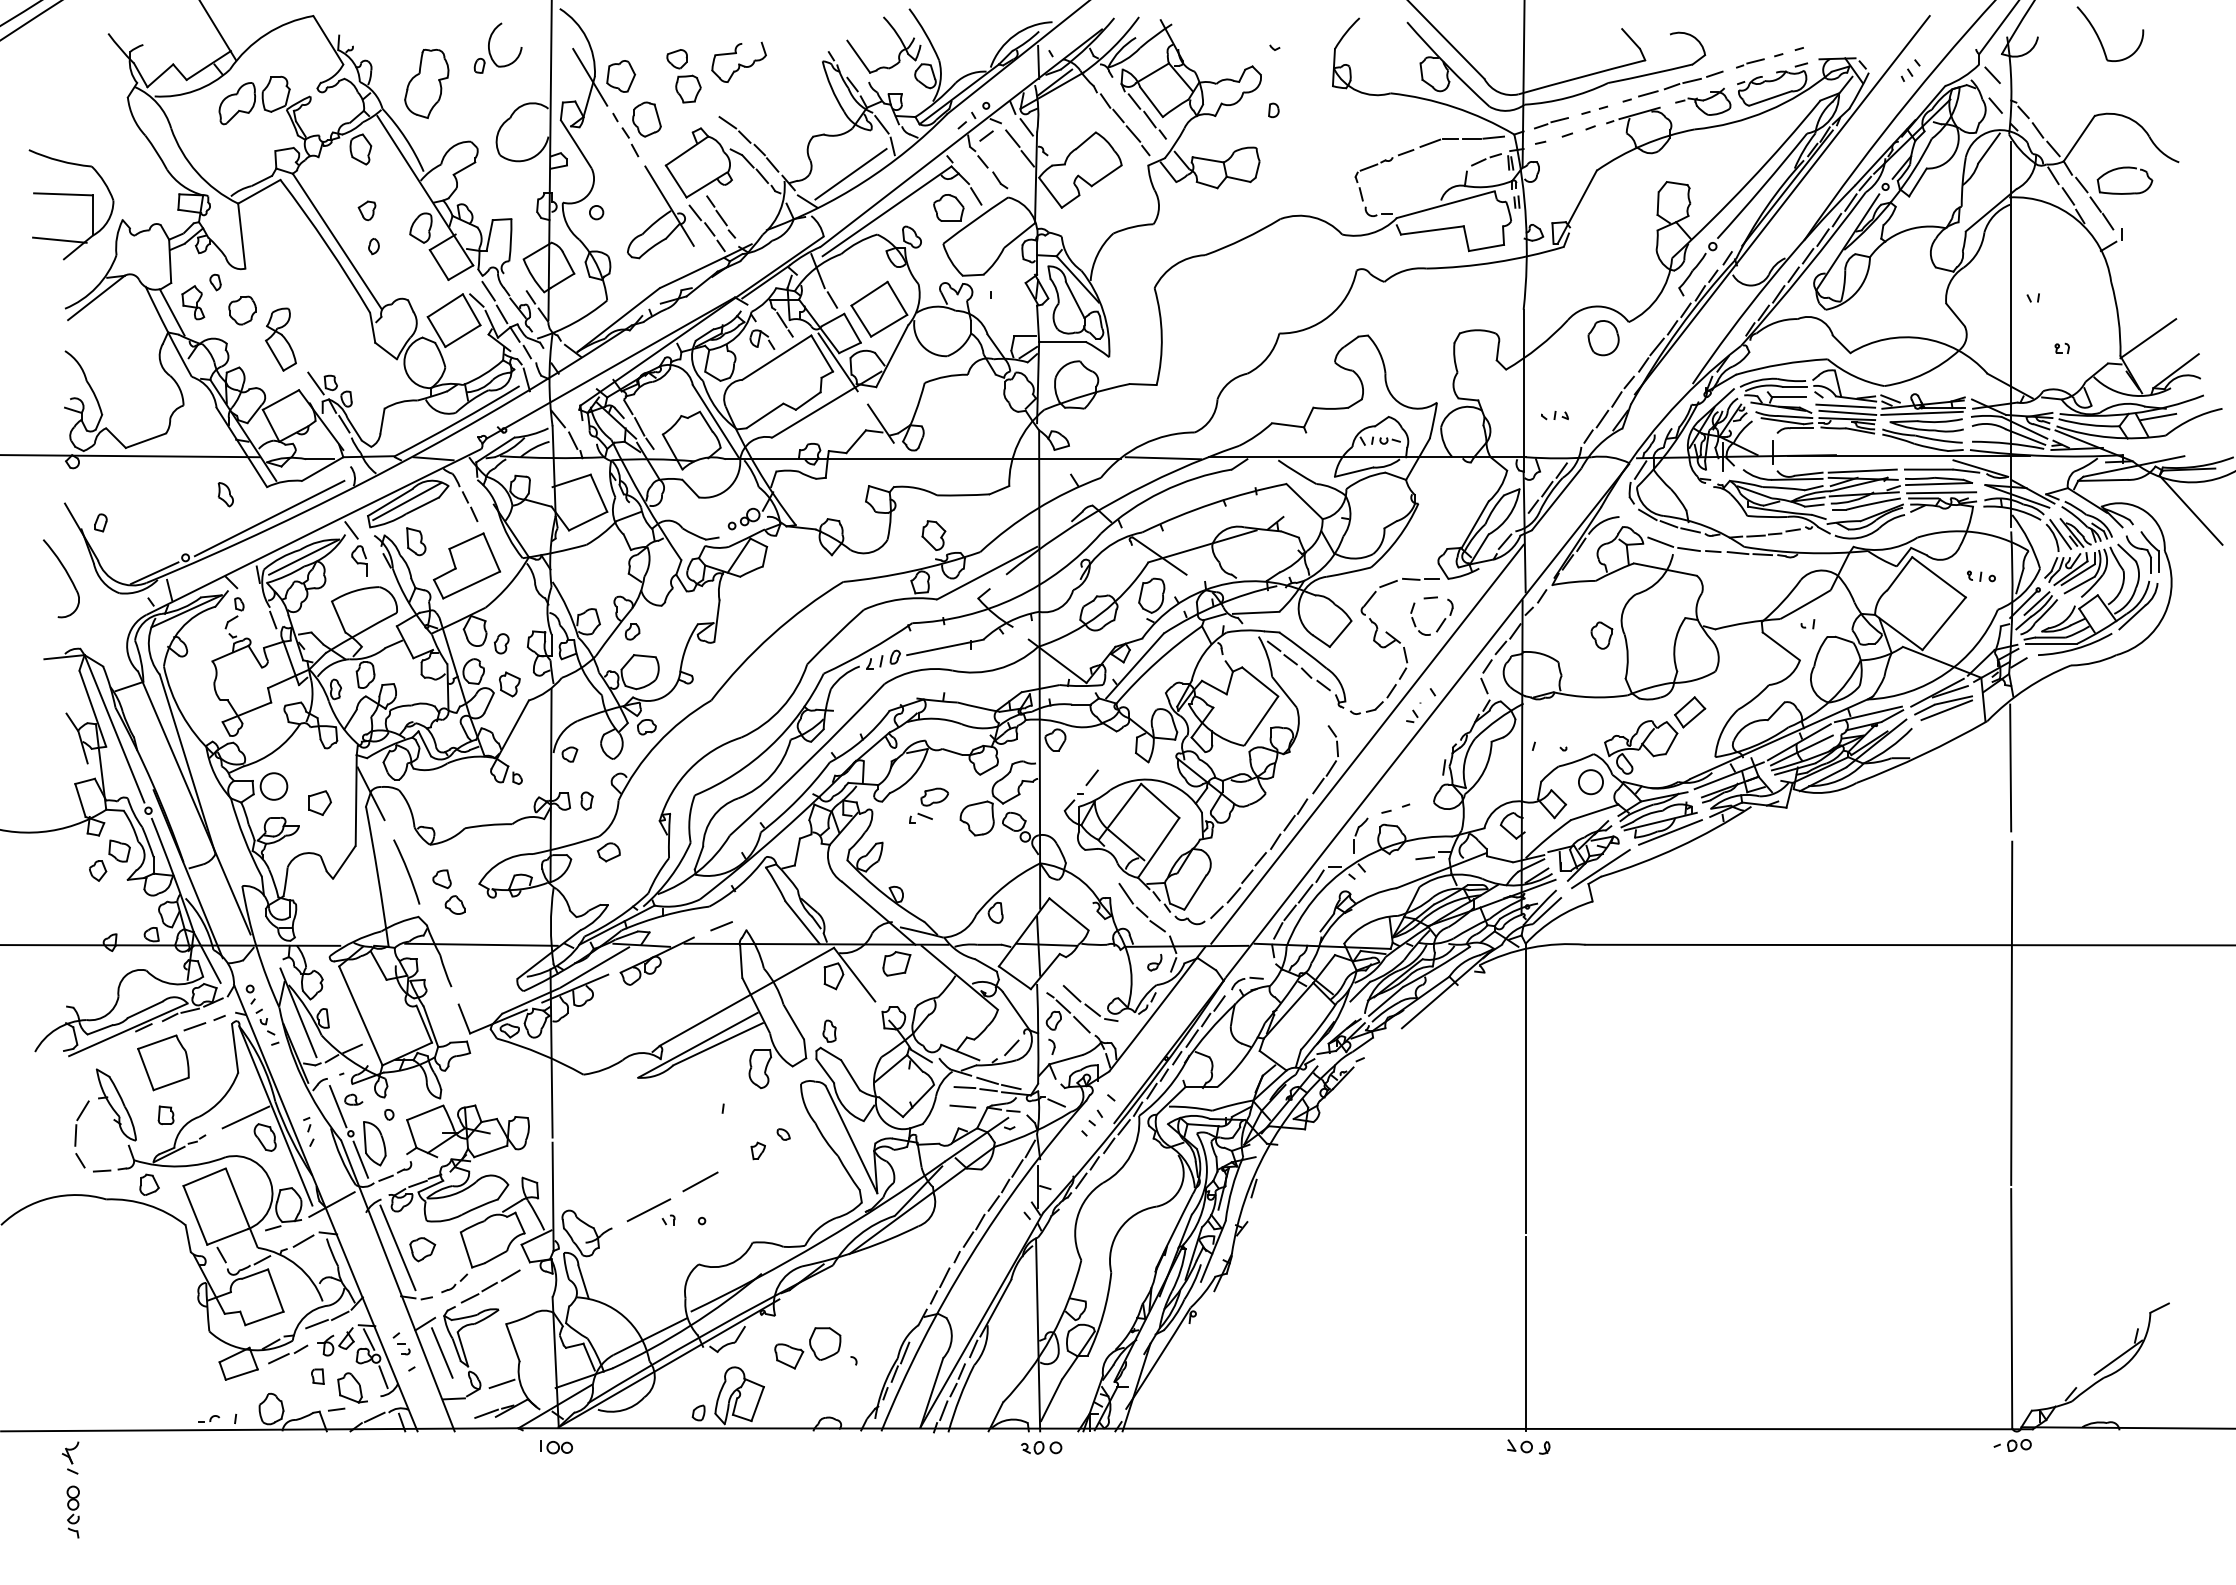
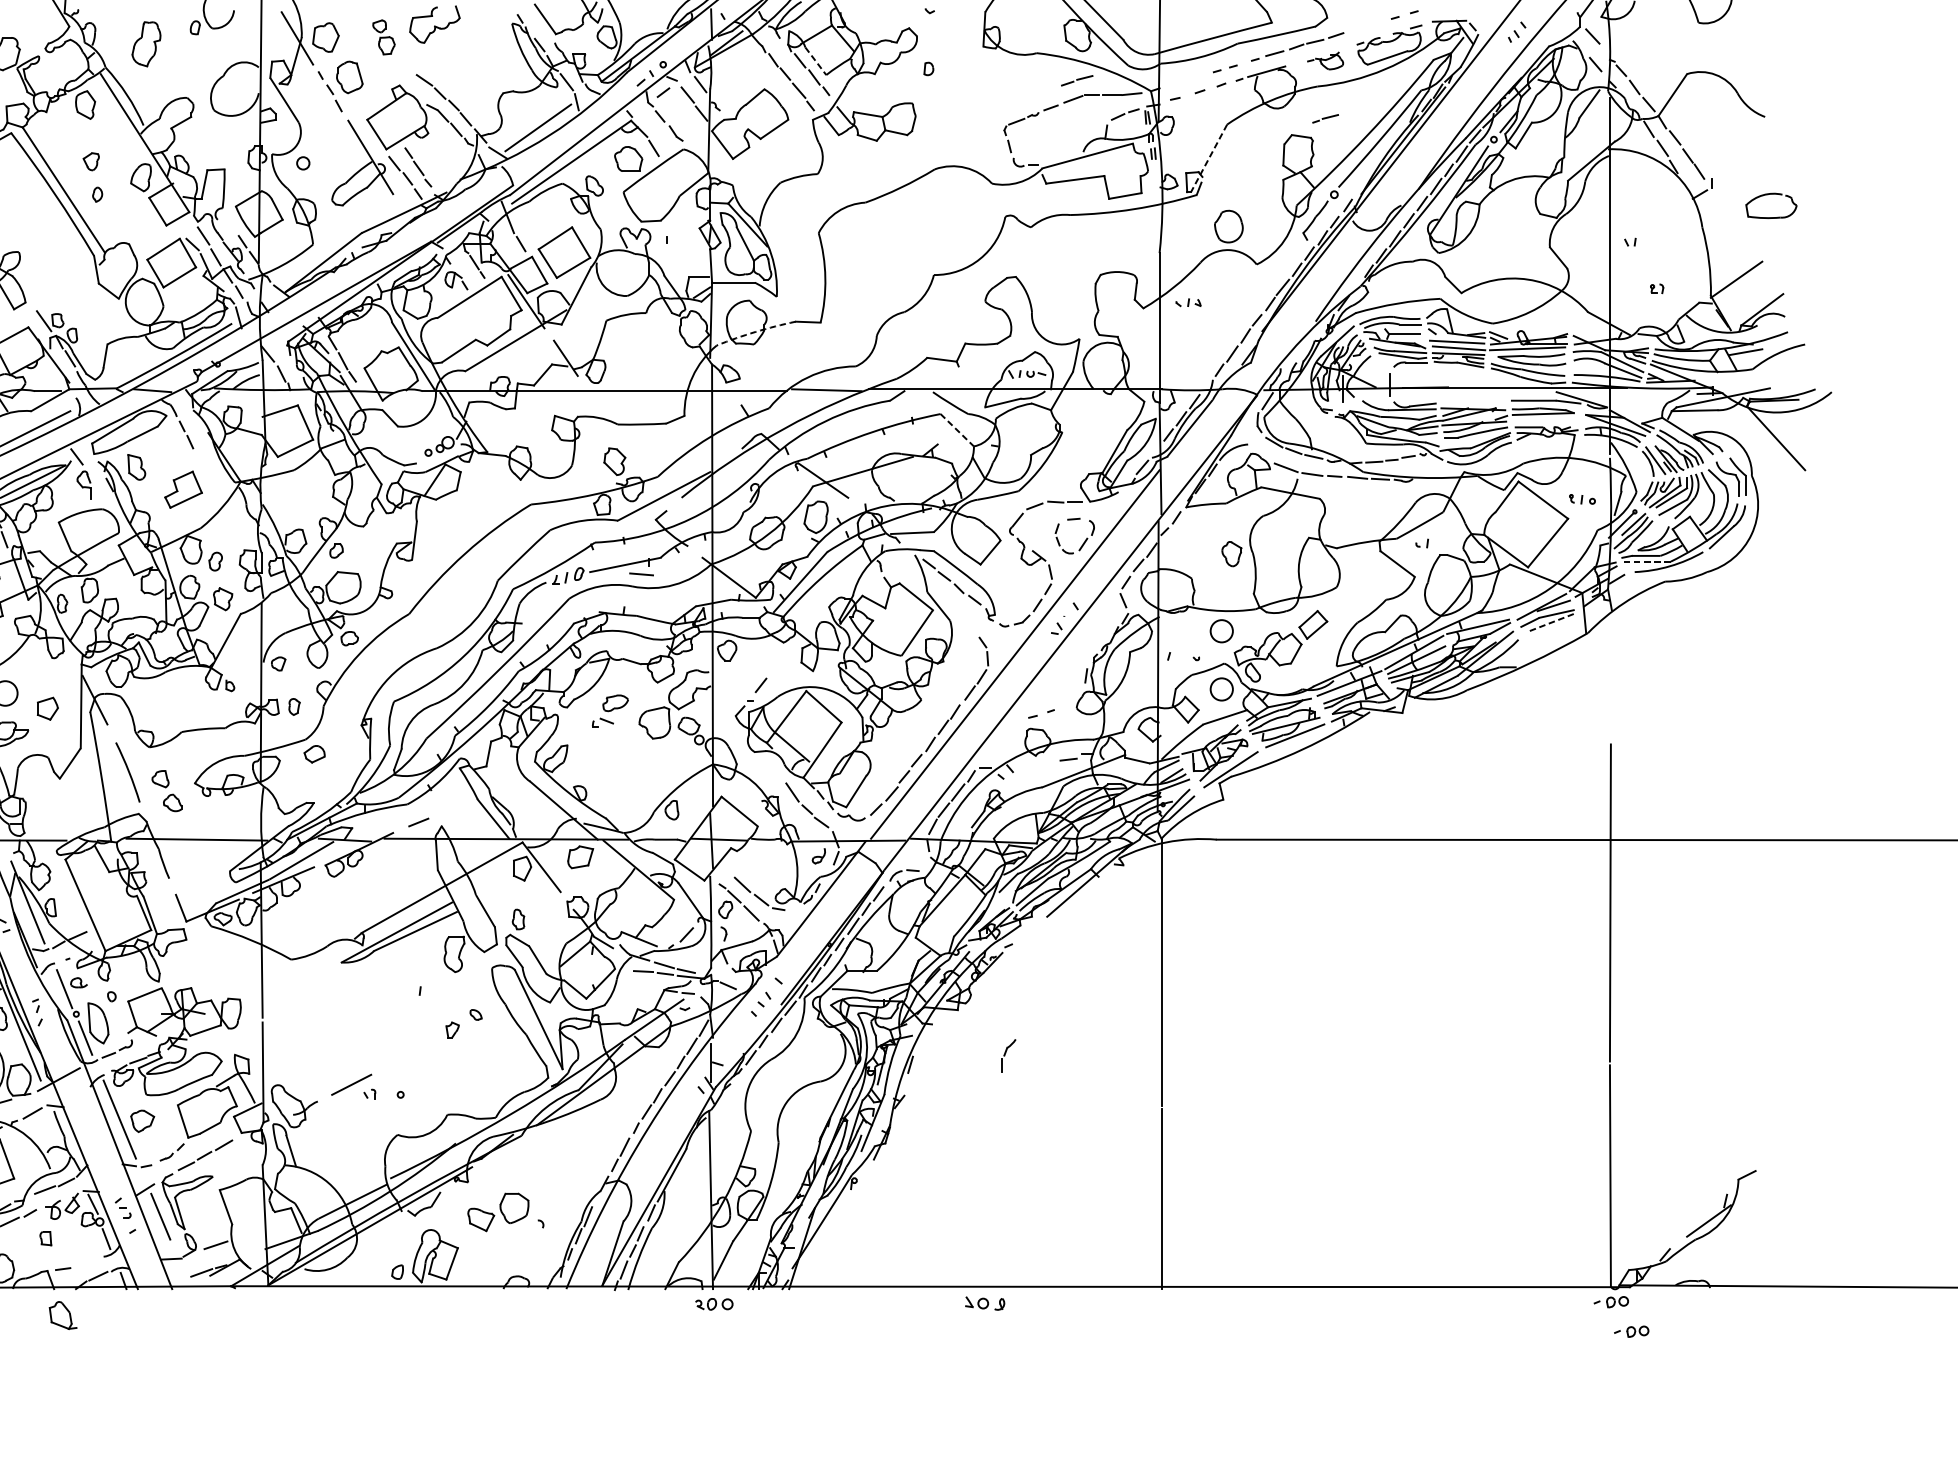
part: (1750, 63) -> (1325, 118), moved
part: (683, 76) -> (383, 37), size x0.7
part: (426, 83) -> (146, 44), size x0.7
part: (1703, 101) -> (1325, 60), size x0.7
line: (1151, 102) -> (815, 61), solid -> dashed
part: (1551, 123) -> (1077, 81), moved
part: (2120, 169) -> (1767, 195), moved
line: (1577, 207) -> (1209, 158), solid -> dashed
part: (1603, 338) -> (1228, 226), moved
arc: (1086, 395) -> (755, 332), solid -> dashed
part: (1554, 415) -> (1188, 302), moved
line: (1862, 470) -> (1472, 401), removed
line: (1941, 492) -> (1545, 421), removed
line: (407, 501) -> (128, 430), removed
line: (1304, 501) -> (957, 430), solid -> dashed
part: (466, 565) -> (183, 489), size x0.6
line: (2051, 643) -> (1647, 561), solid -> dashed
line: (1946, 710) -> (1550, 623), solid -> dashed
circle: (1590, 719) -> (1221, 631), added
line: (2010, 767) -> (1609, 675), removed
part: (1360, 835) -> (1008, 1055), moved
line: (962, 1106) -> (641, 574), moved
line: (700, 1181) -> (399, 1058), removed
part: (352, 1387) -> (63, 1315), moved
part: (1528, 1446) -> (984, 1303), moved
part: (556, 1447) -> (266, 1304), removed
part: (2034, 1477) -> (1631, 1331), added

